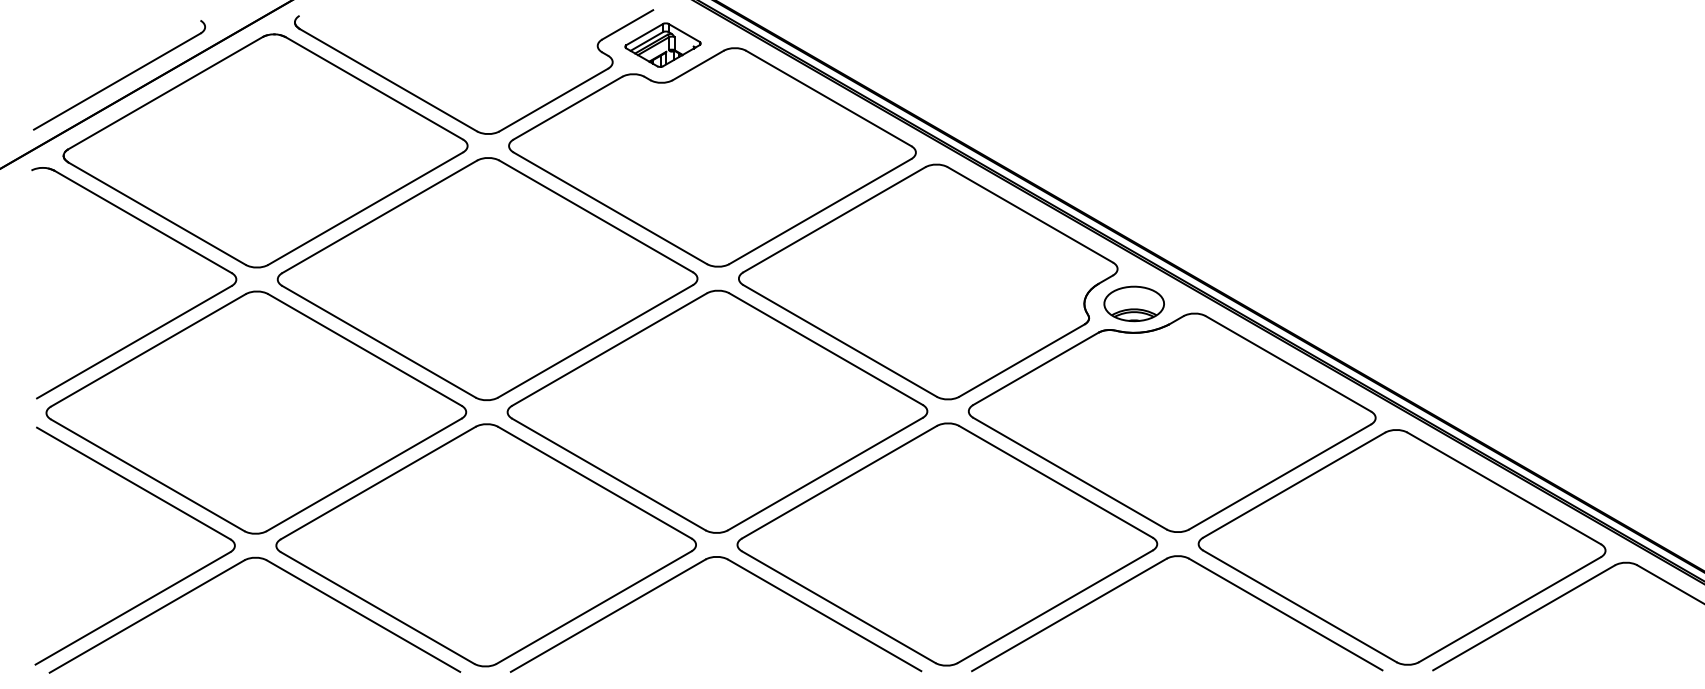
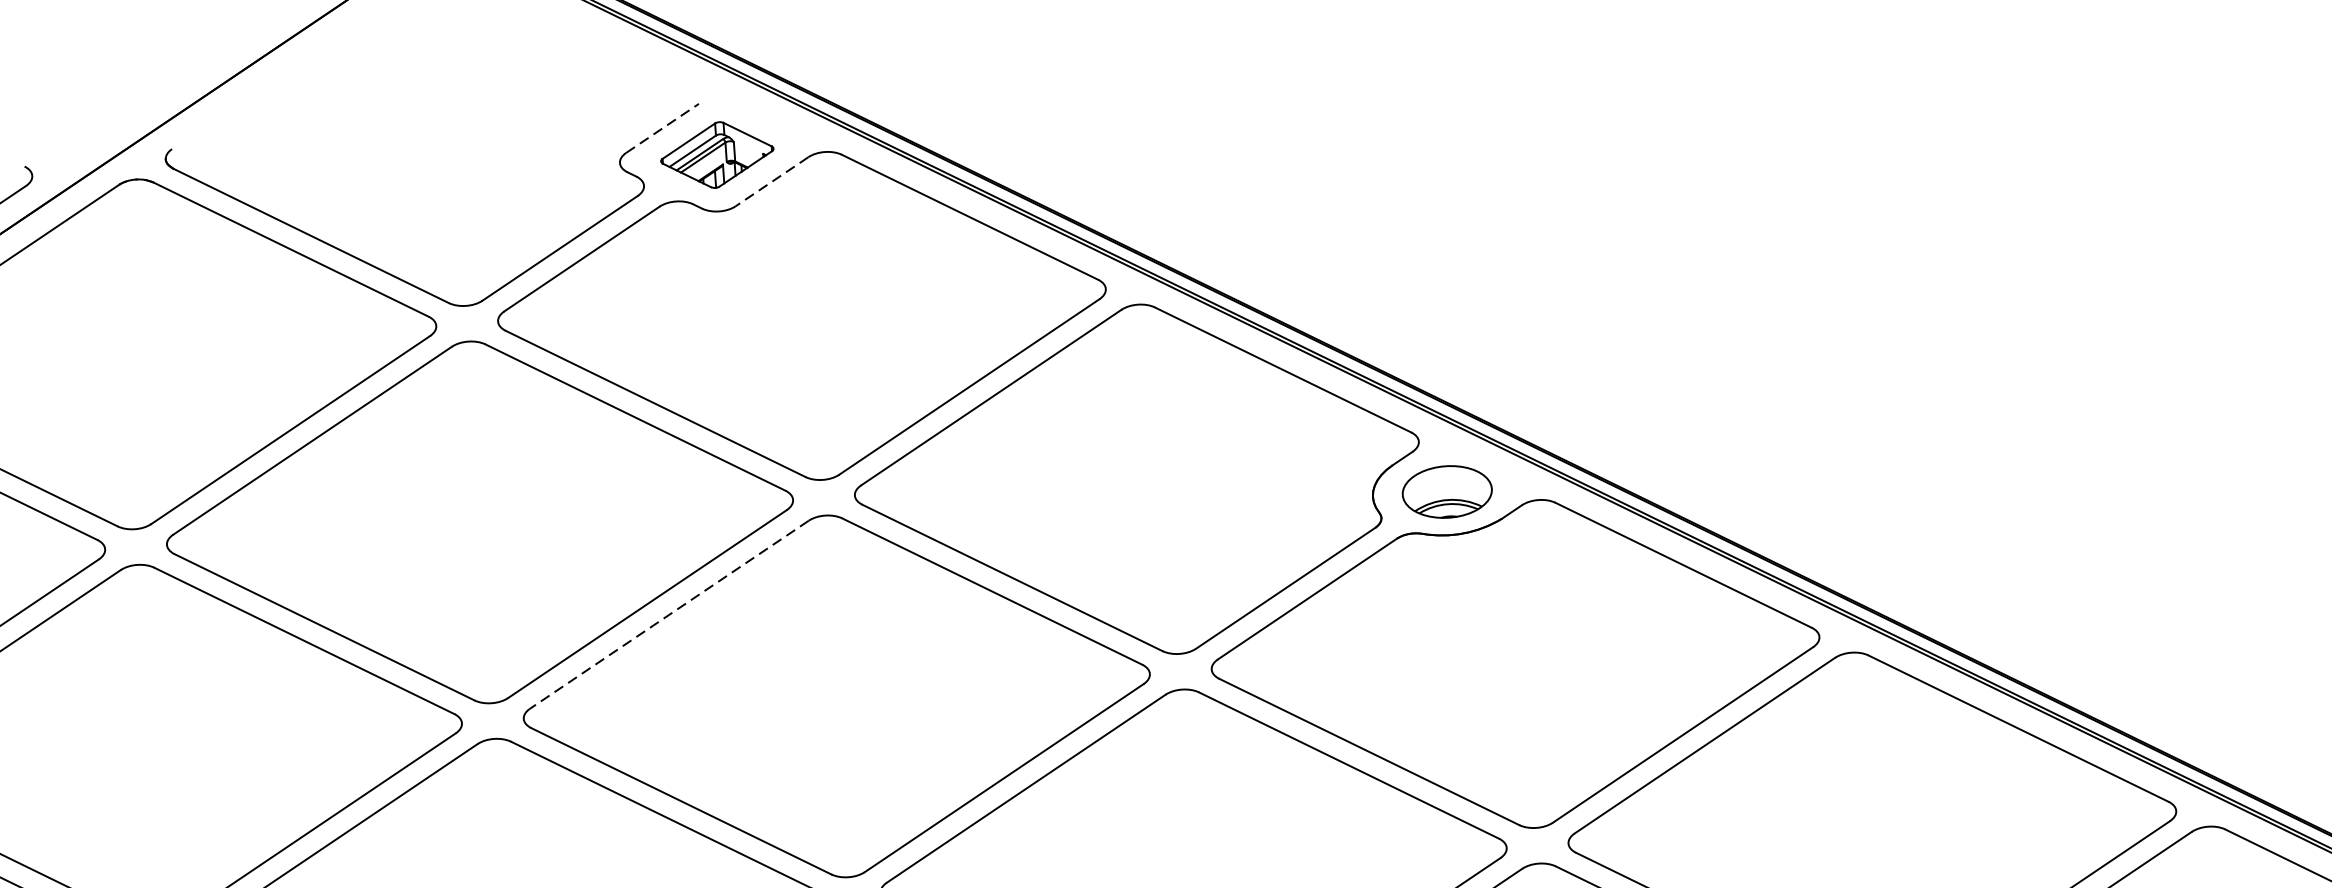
line: (628, 24) -> (663, 127), solid -> dashed
line: (697, 65) -> (770, 181), solid -> dashed
line: (609, 349) -> (669, 614), solid -> dashed

